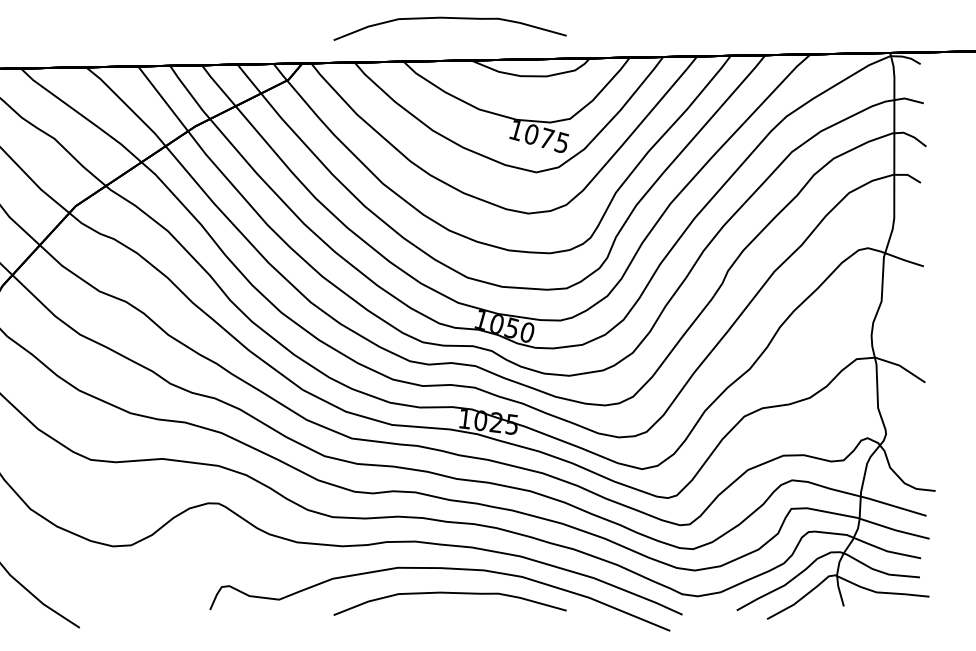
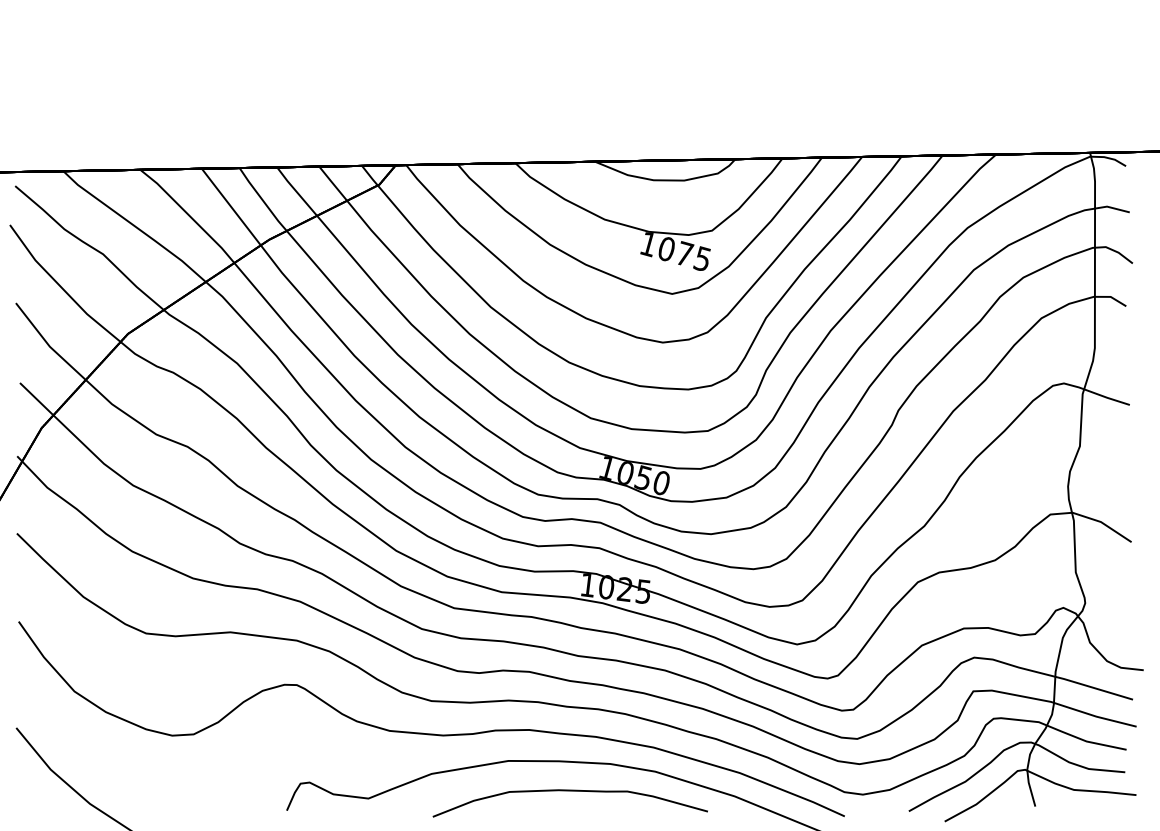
part: (449, 18) -> (569, 112), removed

